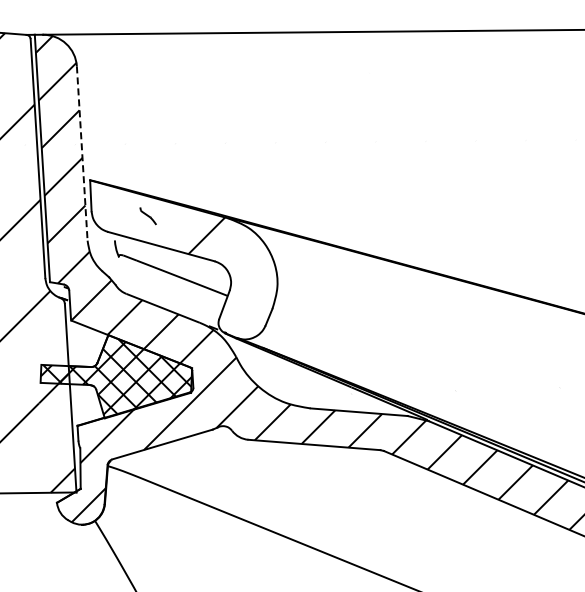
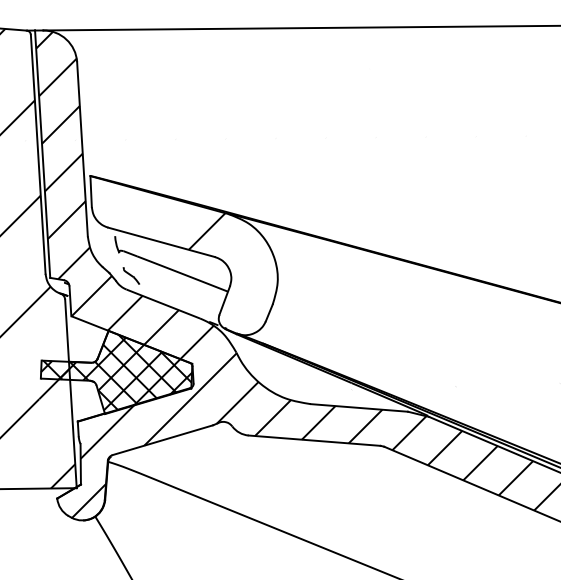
line: (82, 154) -> (82, 150), dashed -> solid
part: (147, 216) -> (130, 276), moved

